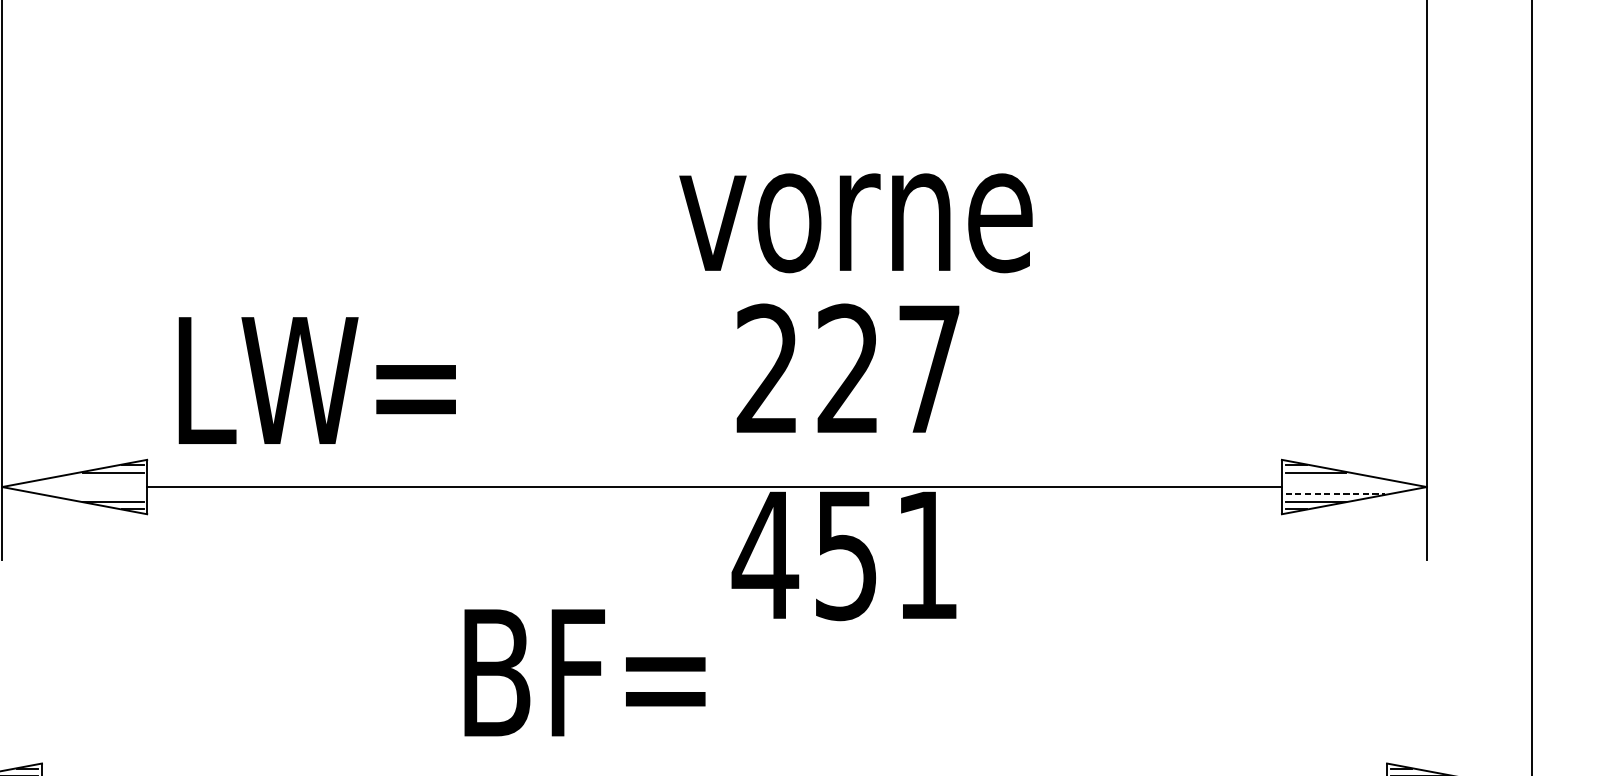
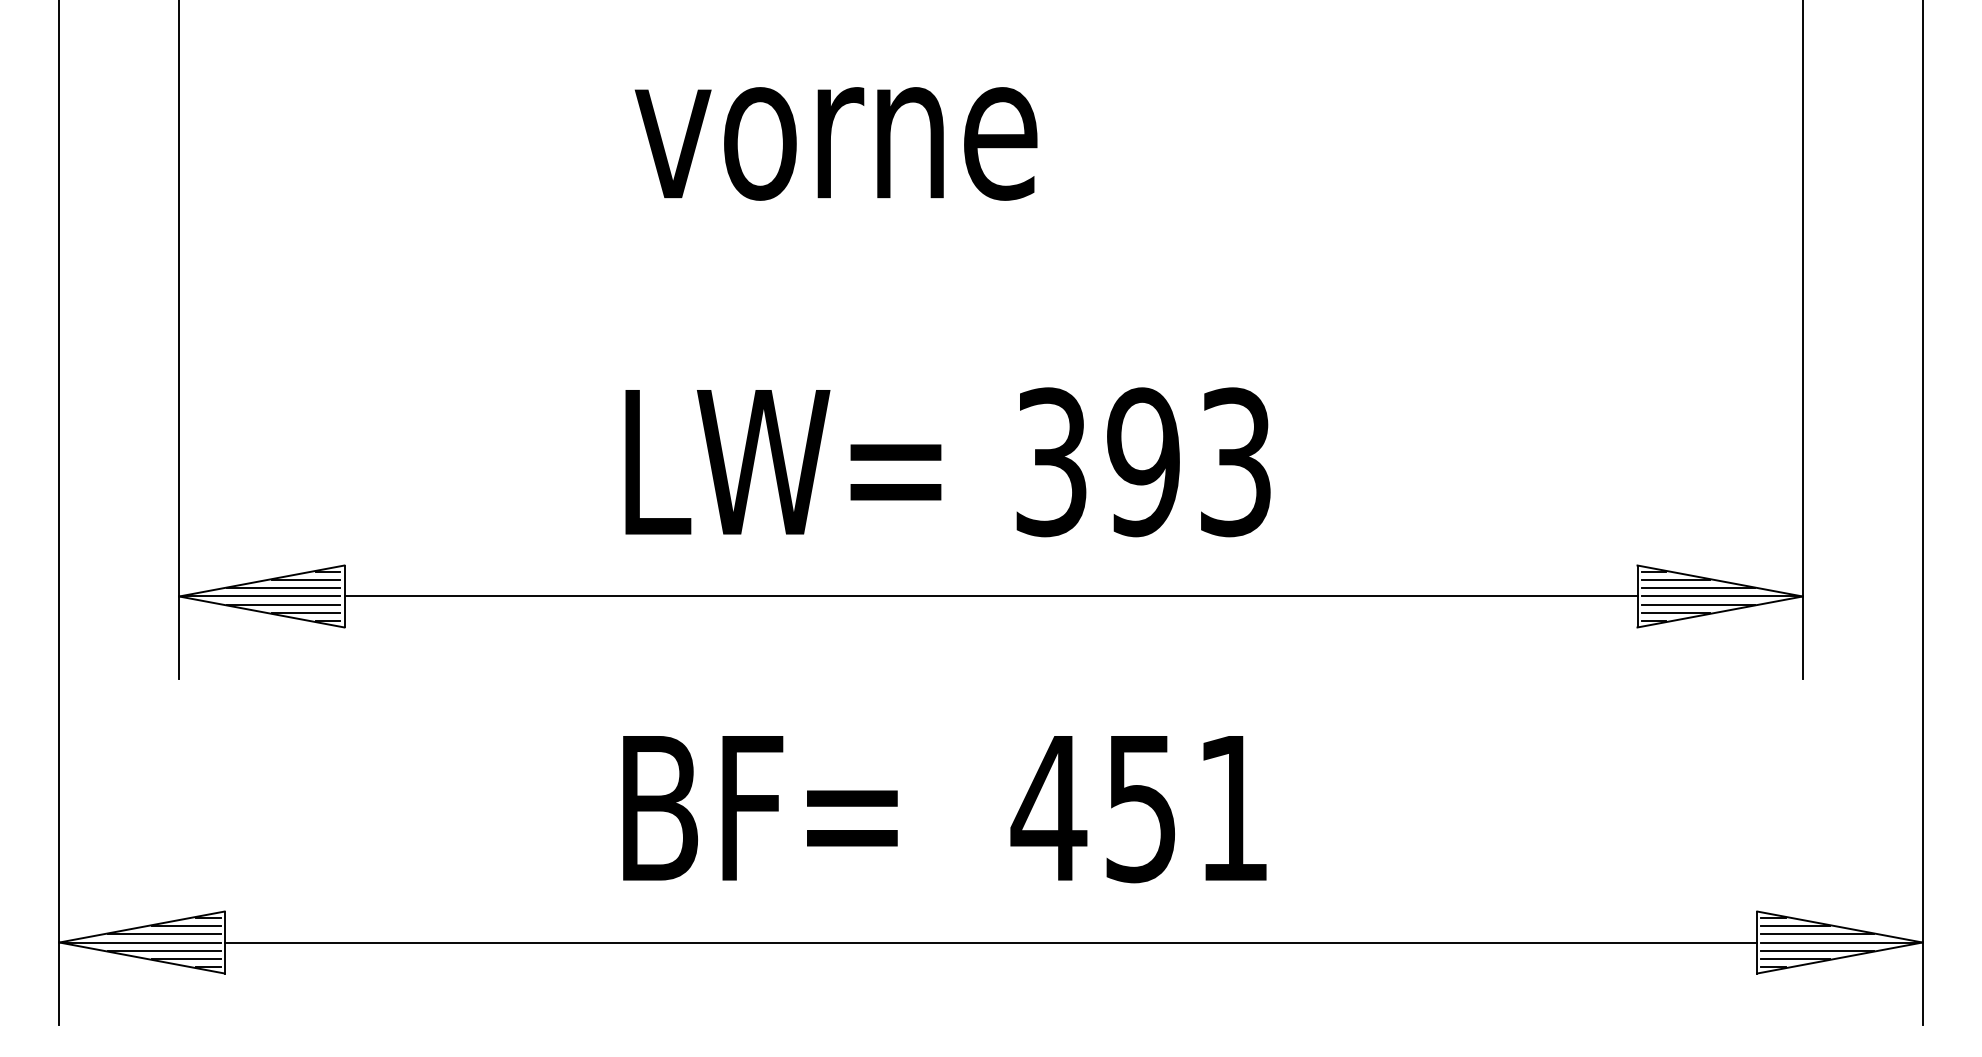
text: (855, 222) -> (835, 143), moved
text: (848, 369) -> (1143, 462), 227 -> 393
text: (317, 380) -> (783, 462), moved
line: (93, 480) -> (283, 588), added
line: (1334, 480) -> (1697, 588), added
line: (74, 487) -> (261, 596), added
line: (1353, 487) -> (1719, 596), added
line: (93, 494) -> (283, 604), added
line: (1335, 494) -> (1698, 604), dashed -> solid
text: (843, 556) -> (1138, 809), moved
text: (585, 673) -> (760, 808), moved

